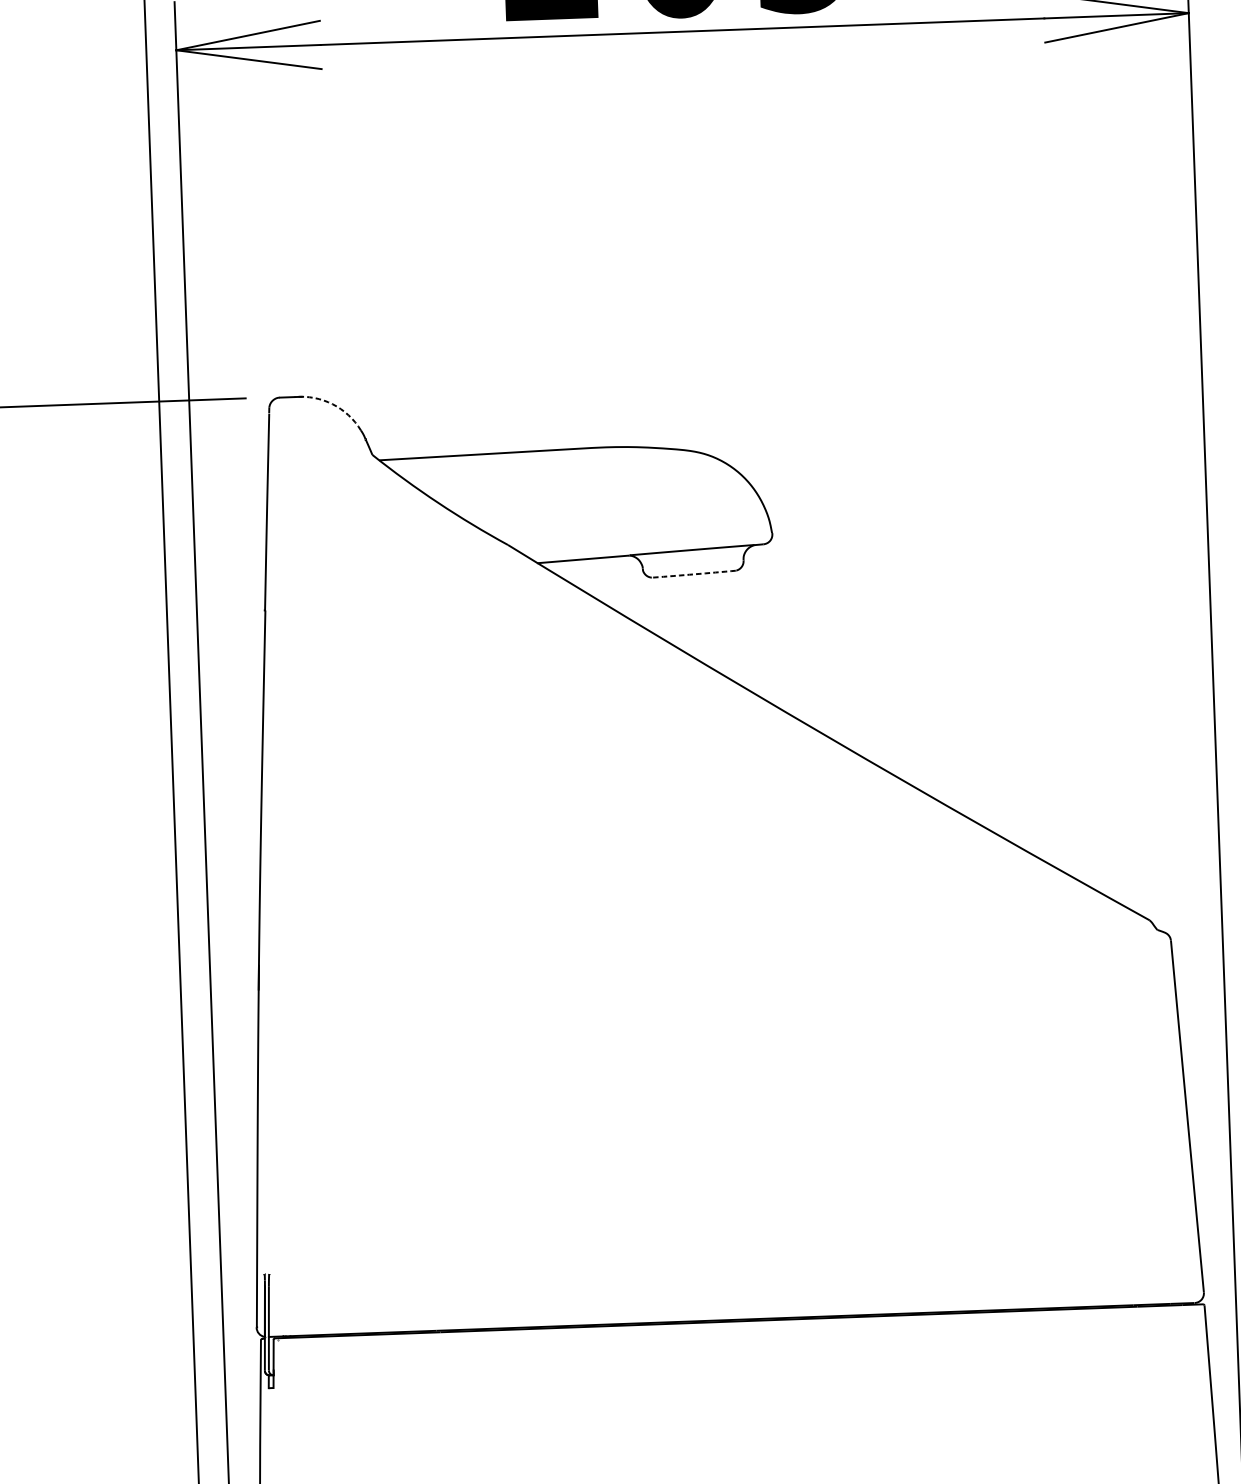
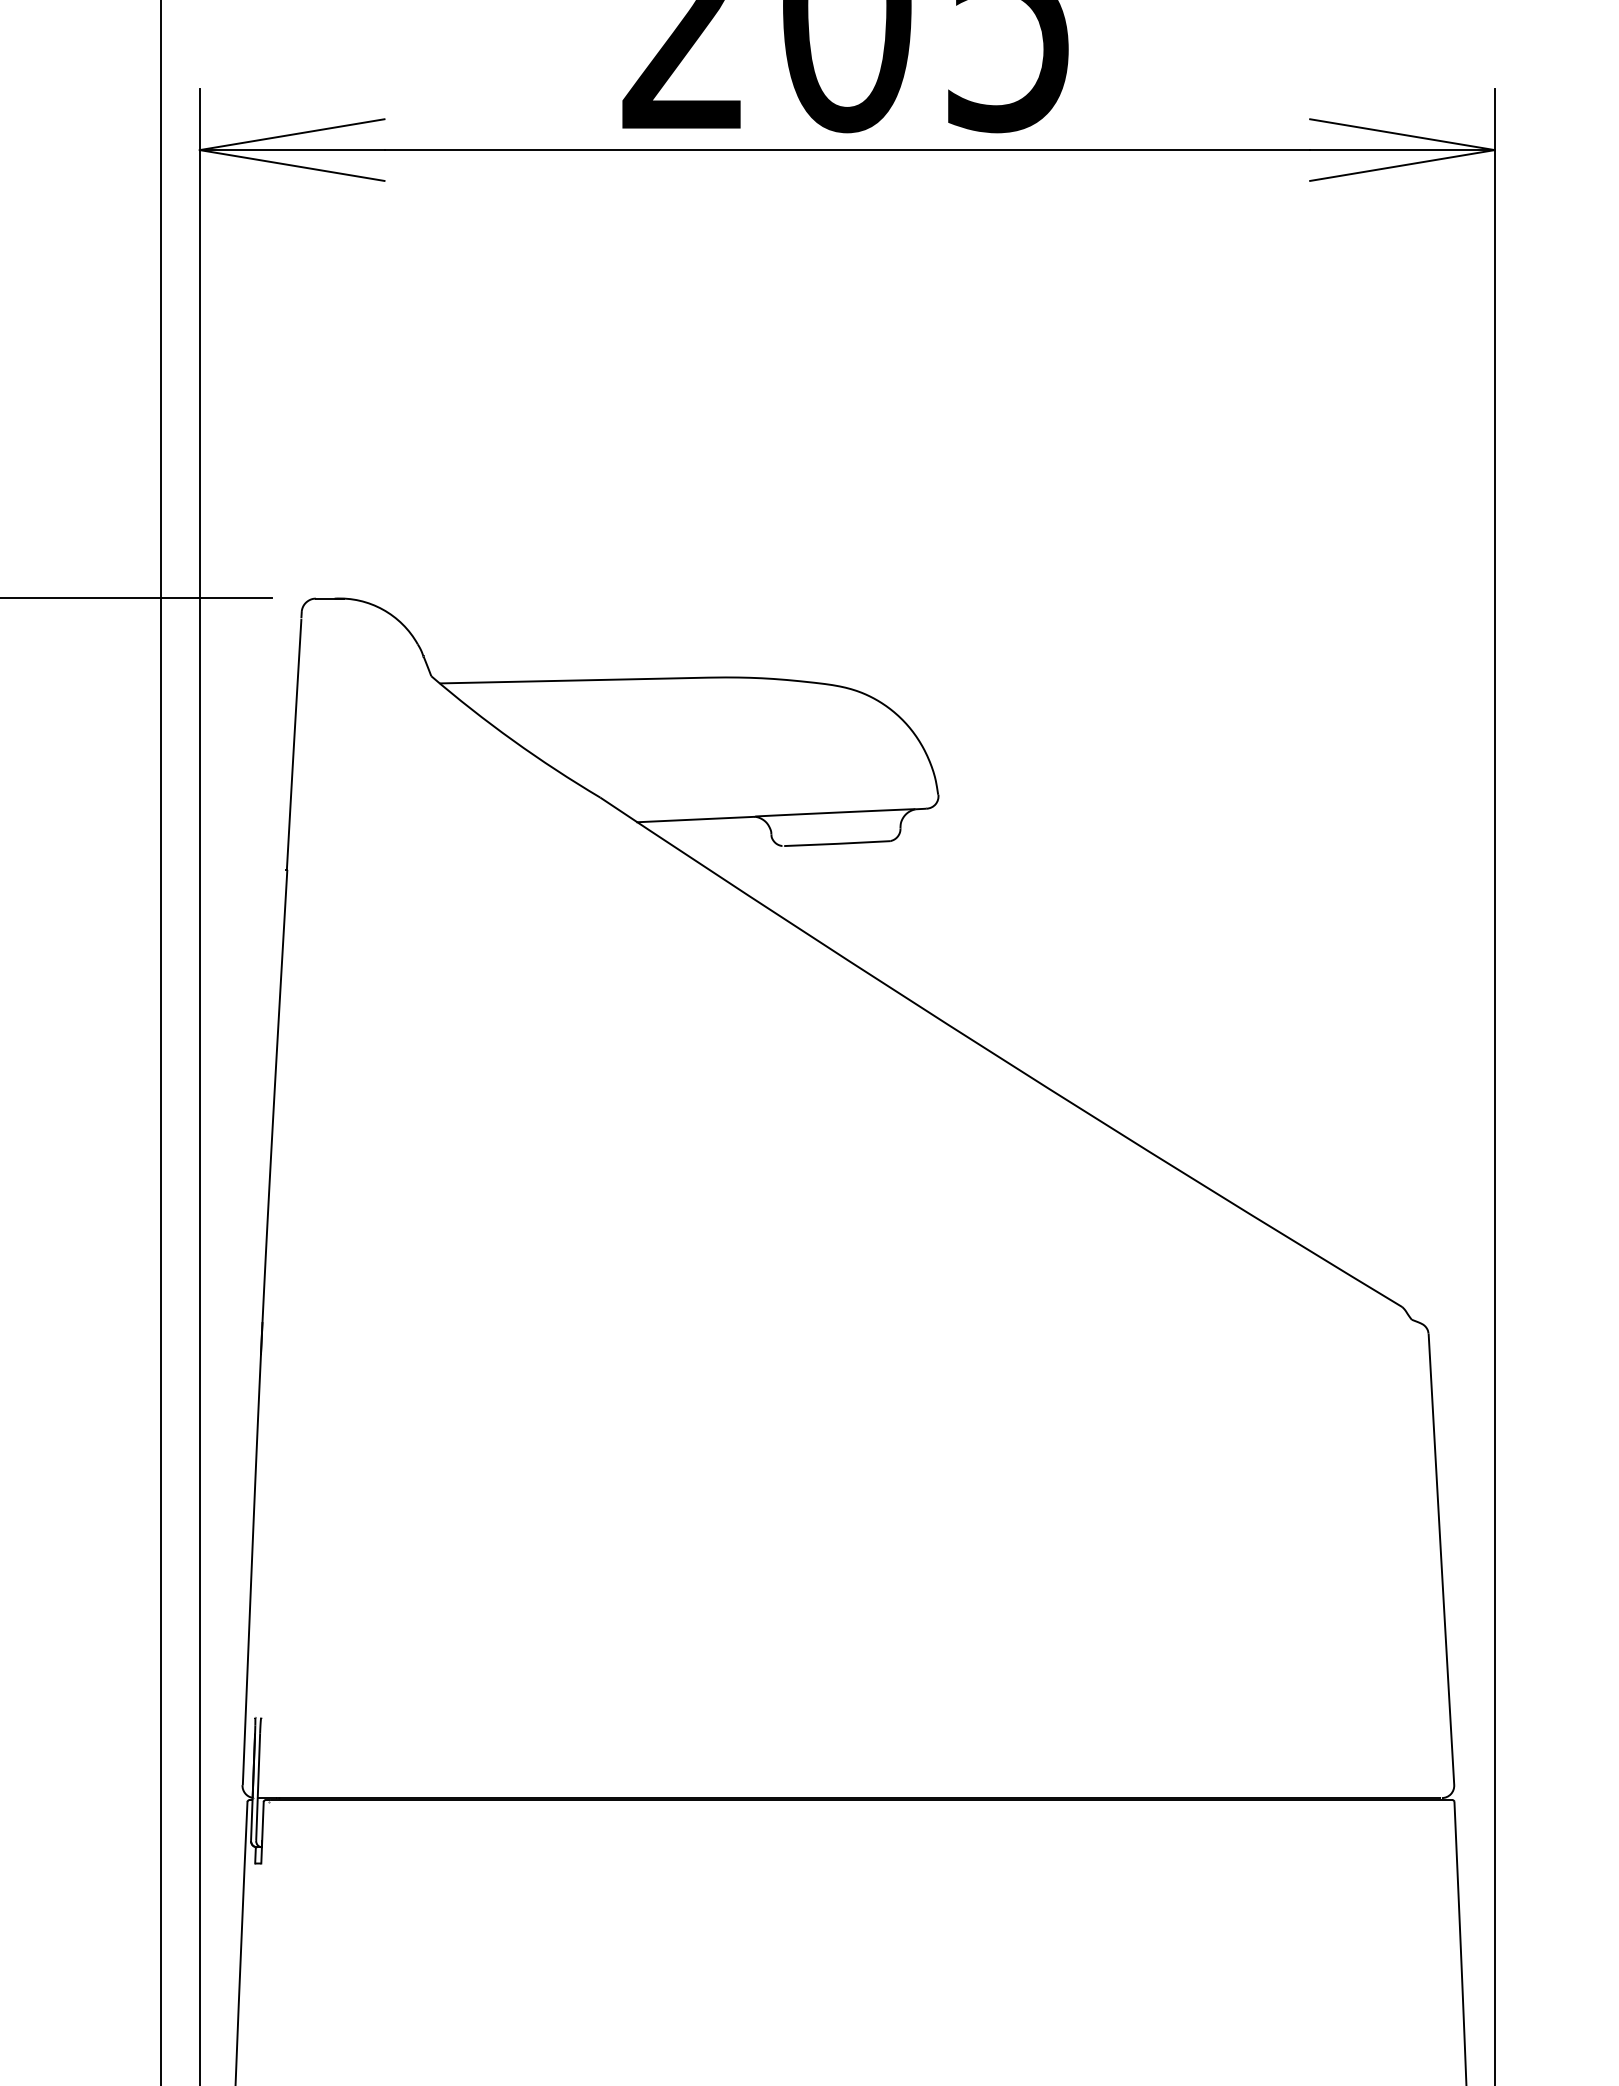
arc: (332, 404) -> (382, 609), dashed -> solid
arc: (694, 574) -> (837, 843), dashed -> solid

